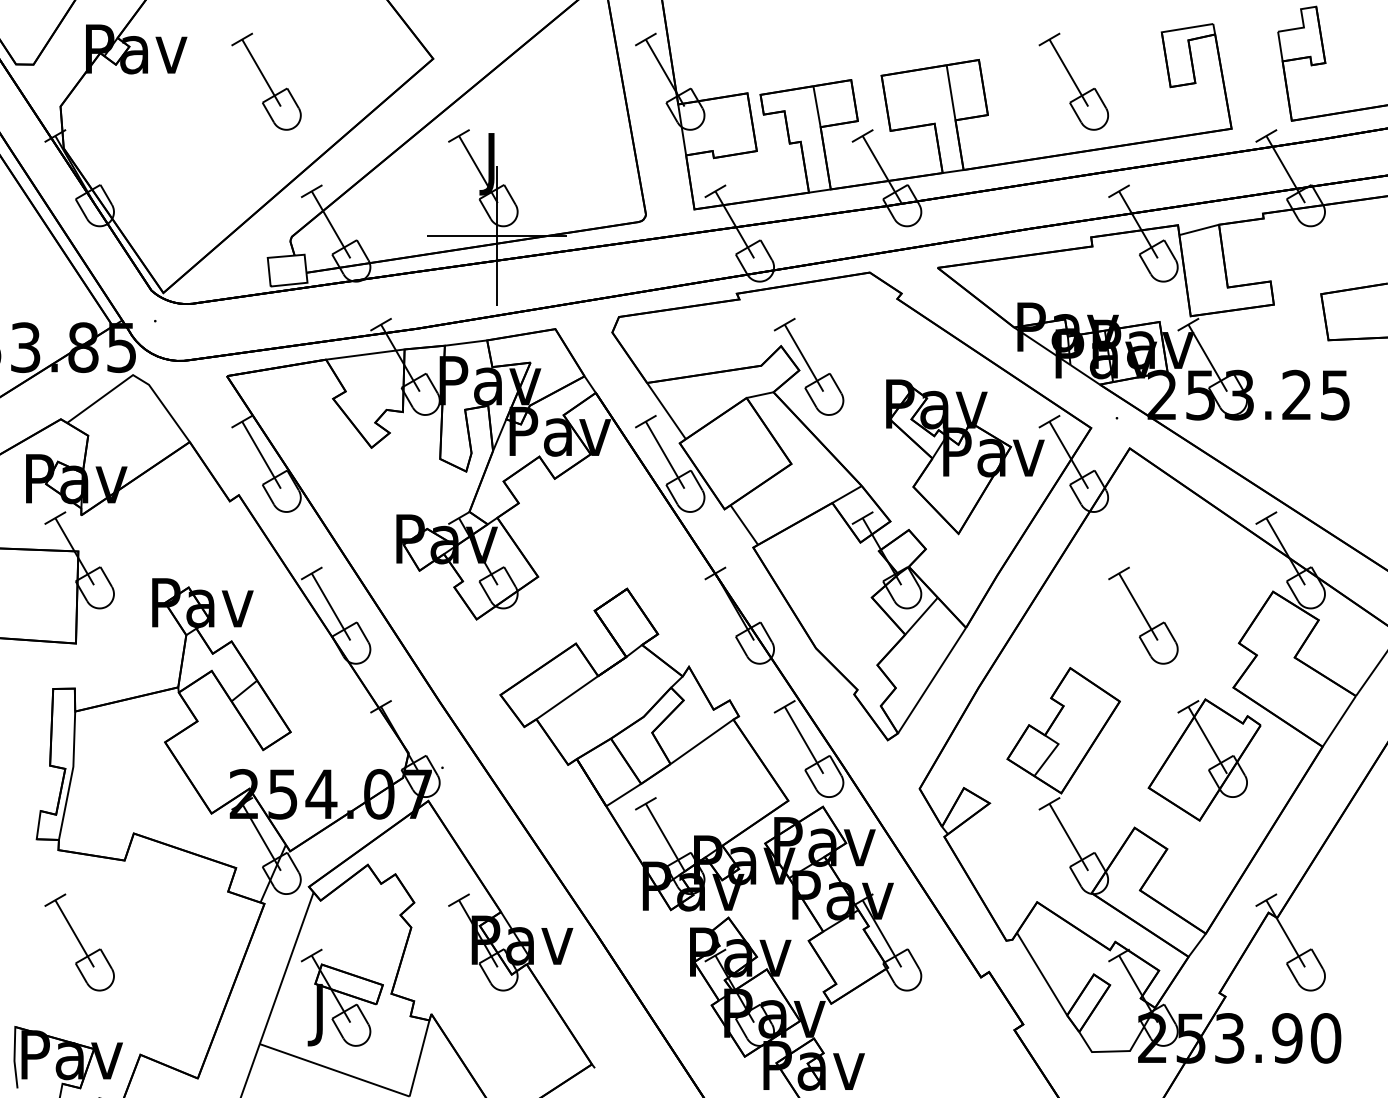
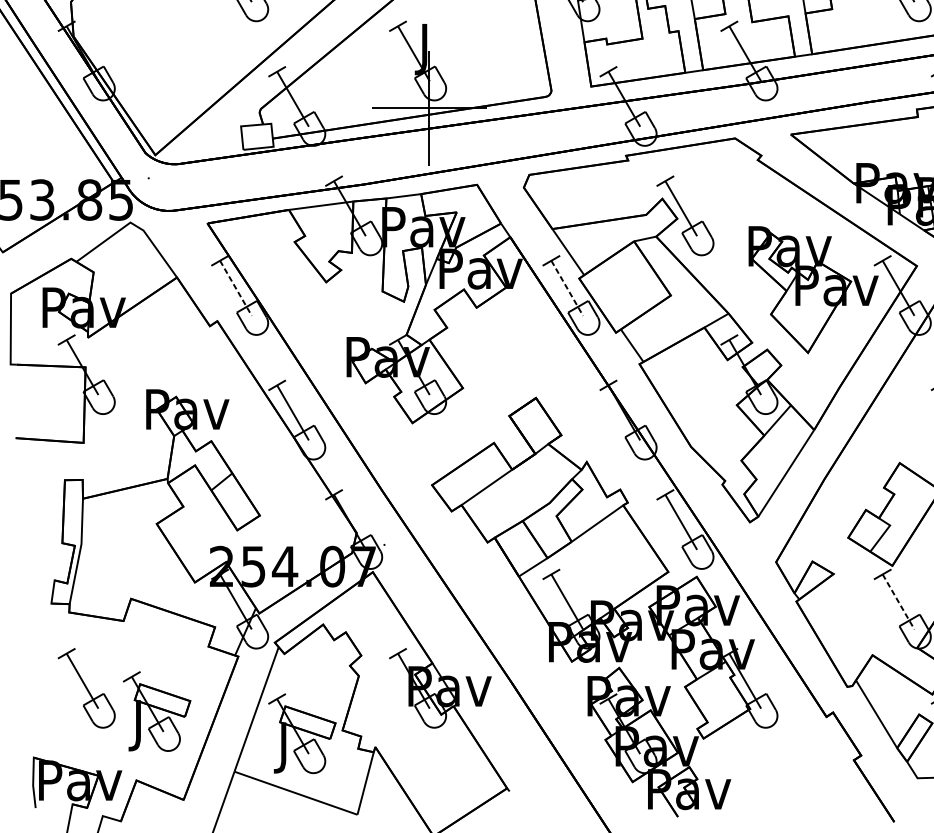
line: (261, 455) -> (235, 288), solid -> dashed
line: (665, 455) -> (567, 288), solid -> dashed
line: (1068, 837) -> (898, 602), solid -> dashed
part: (165, 970) -> (157, 711), added

